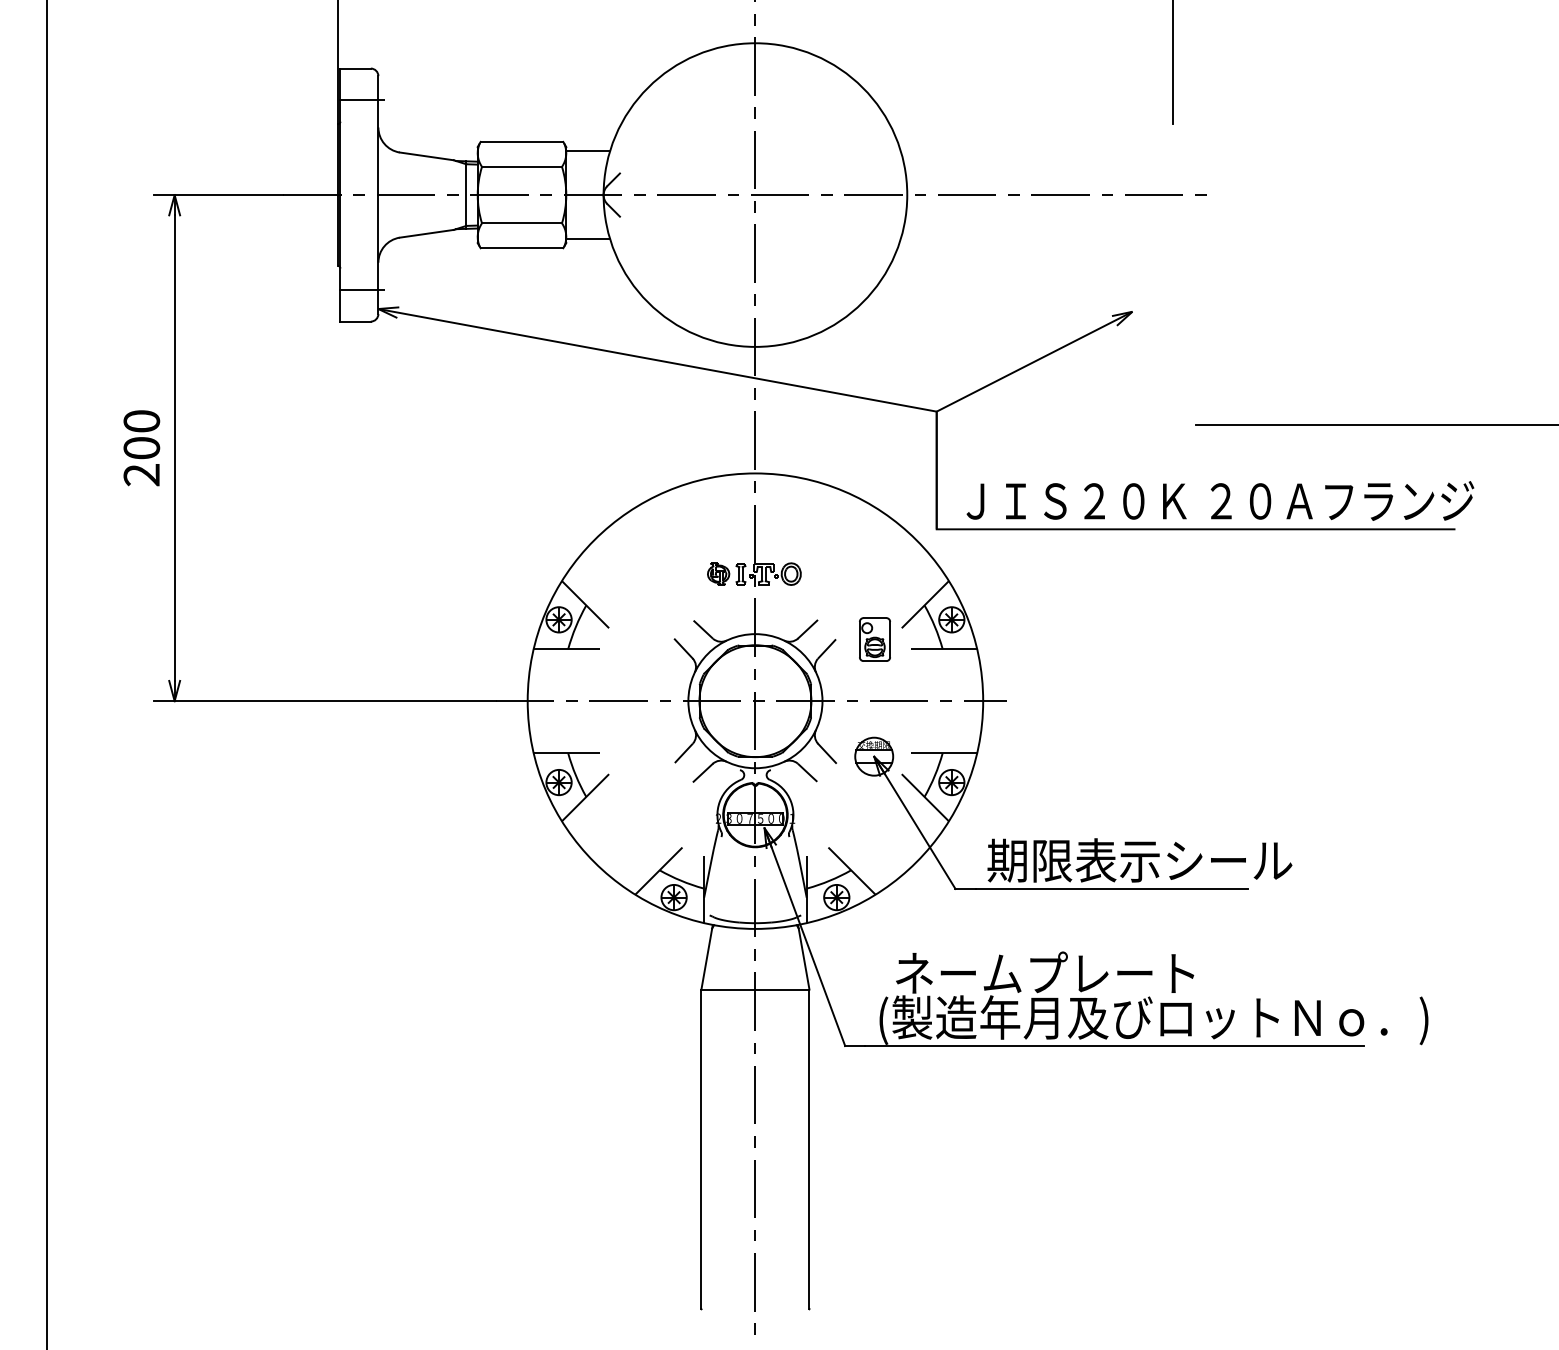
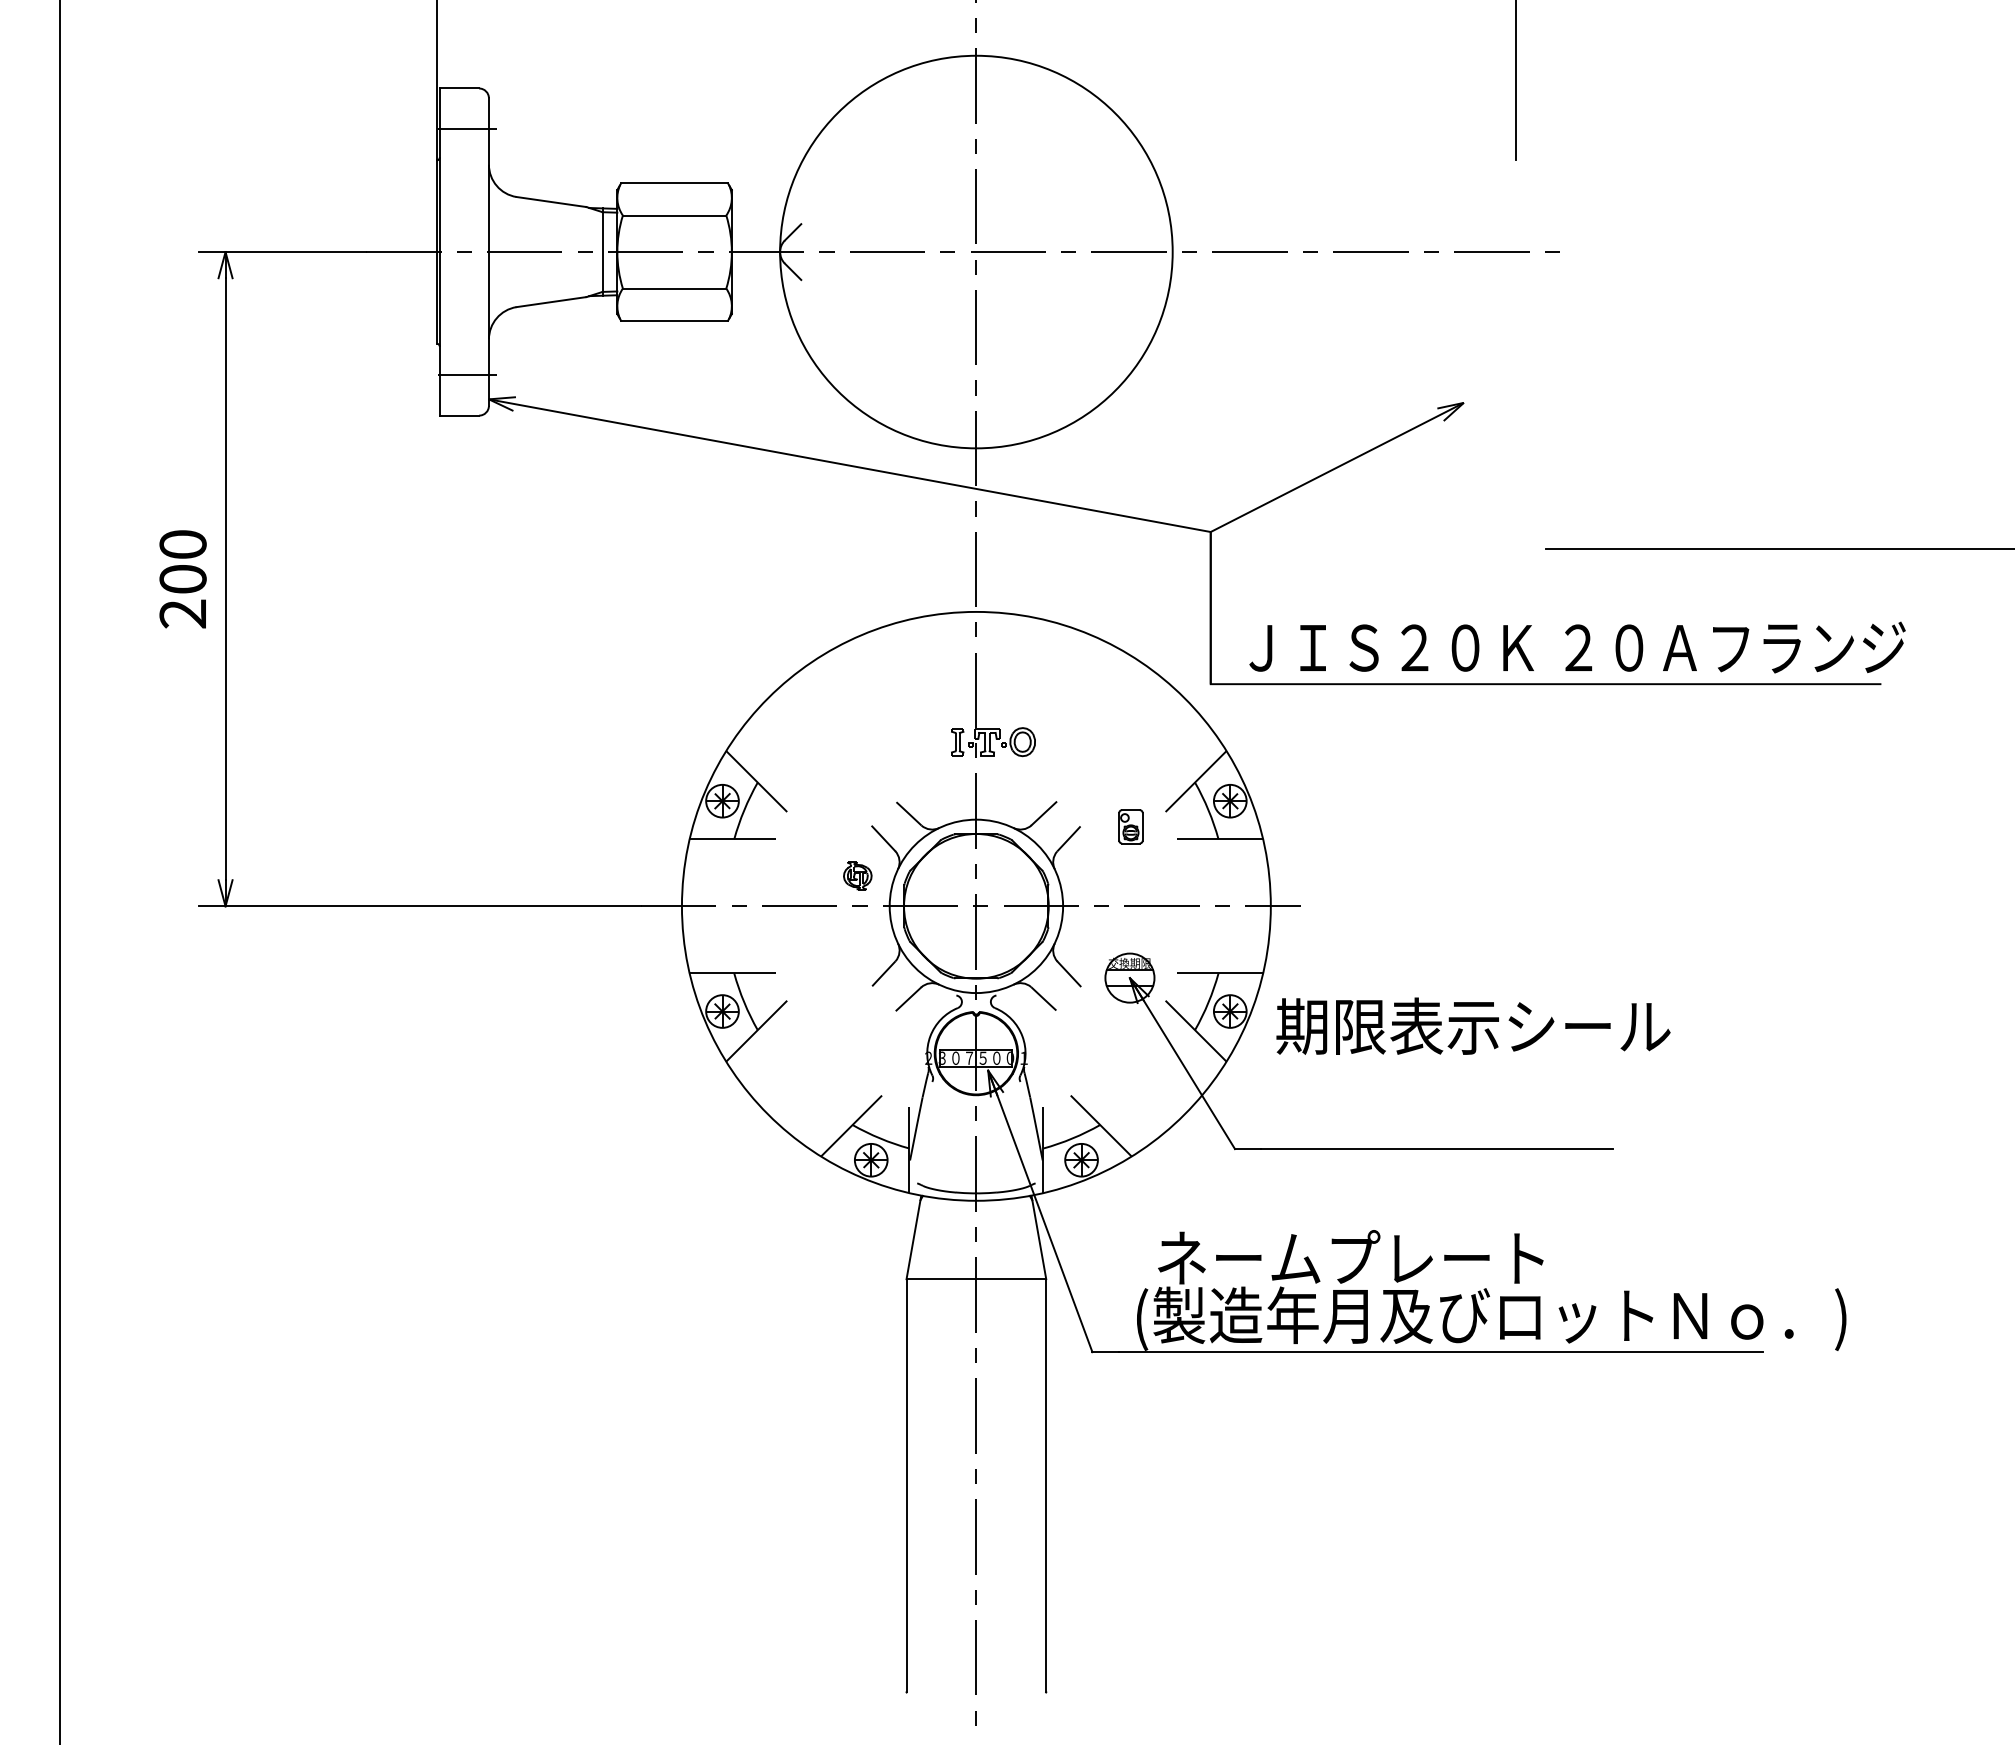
line: (587, 150) -> (759, 194), removed
line: (587, 239) -> (759, 309), removed
part: (718, 573) -> (857, 875), moved
part: (874, 639) -> (1130, 826), size x0.6
text: (1139, 859) -> (1473, 1025), moved

